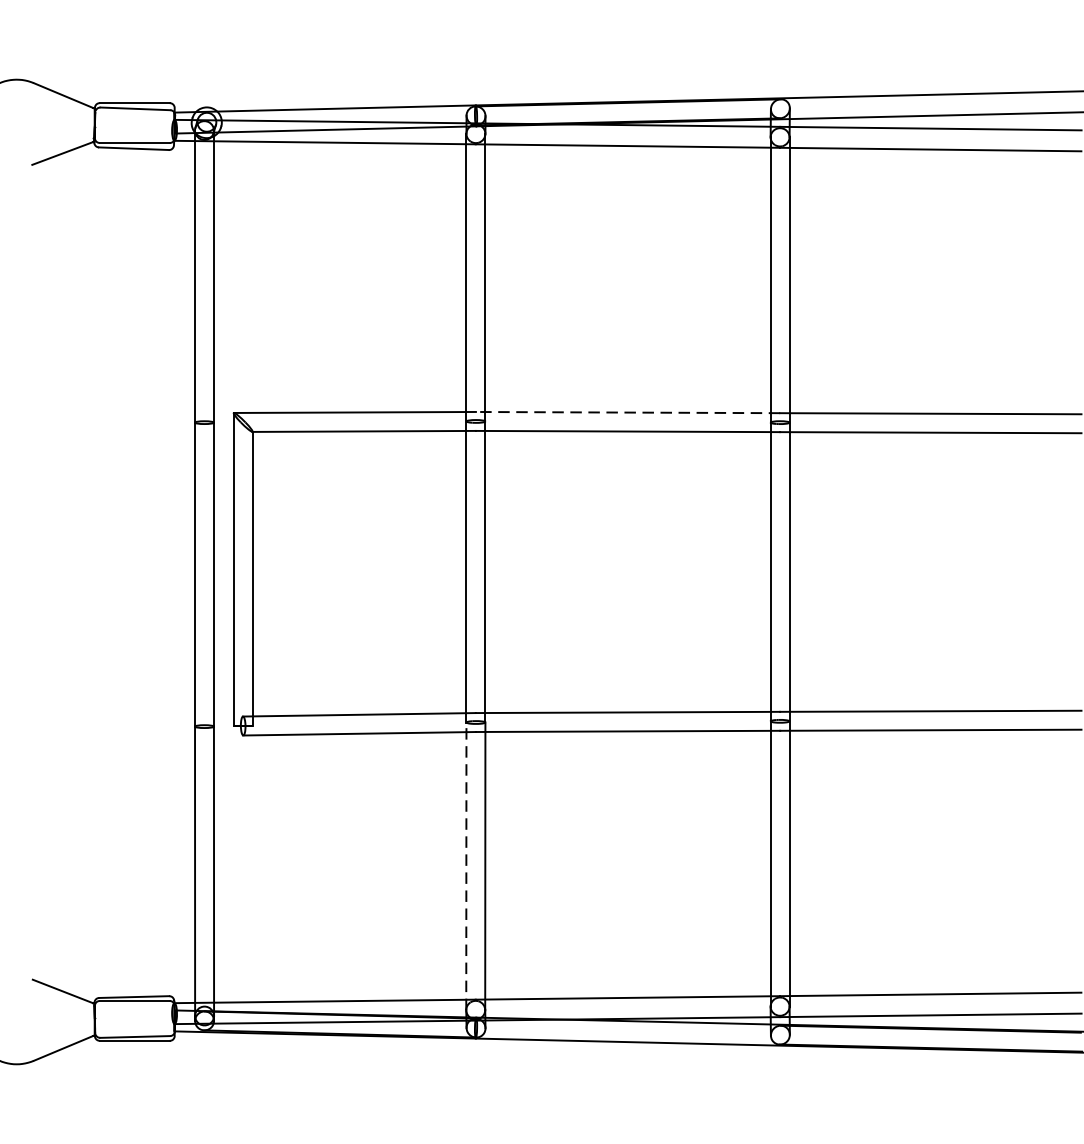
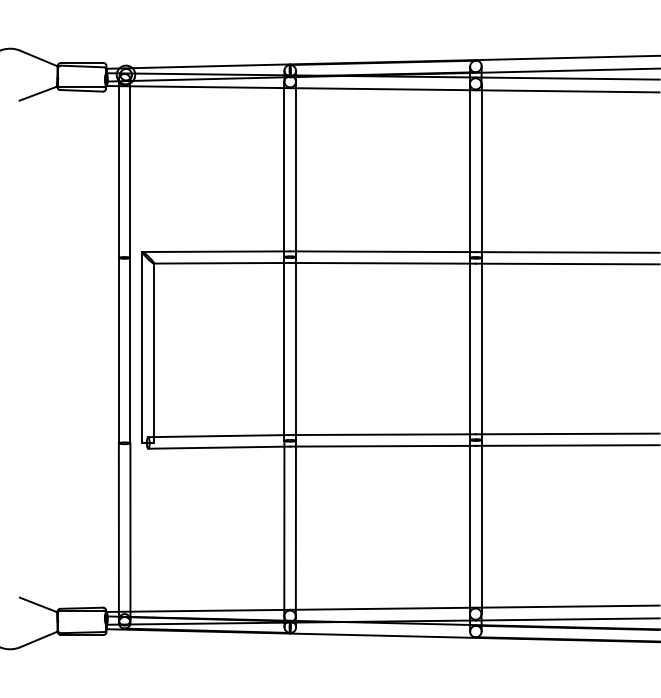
line: (628, 412) -> (383, 251), dashed -> solid
line: (466, 866) -> (284, 528), dashed -> solid

